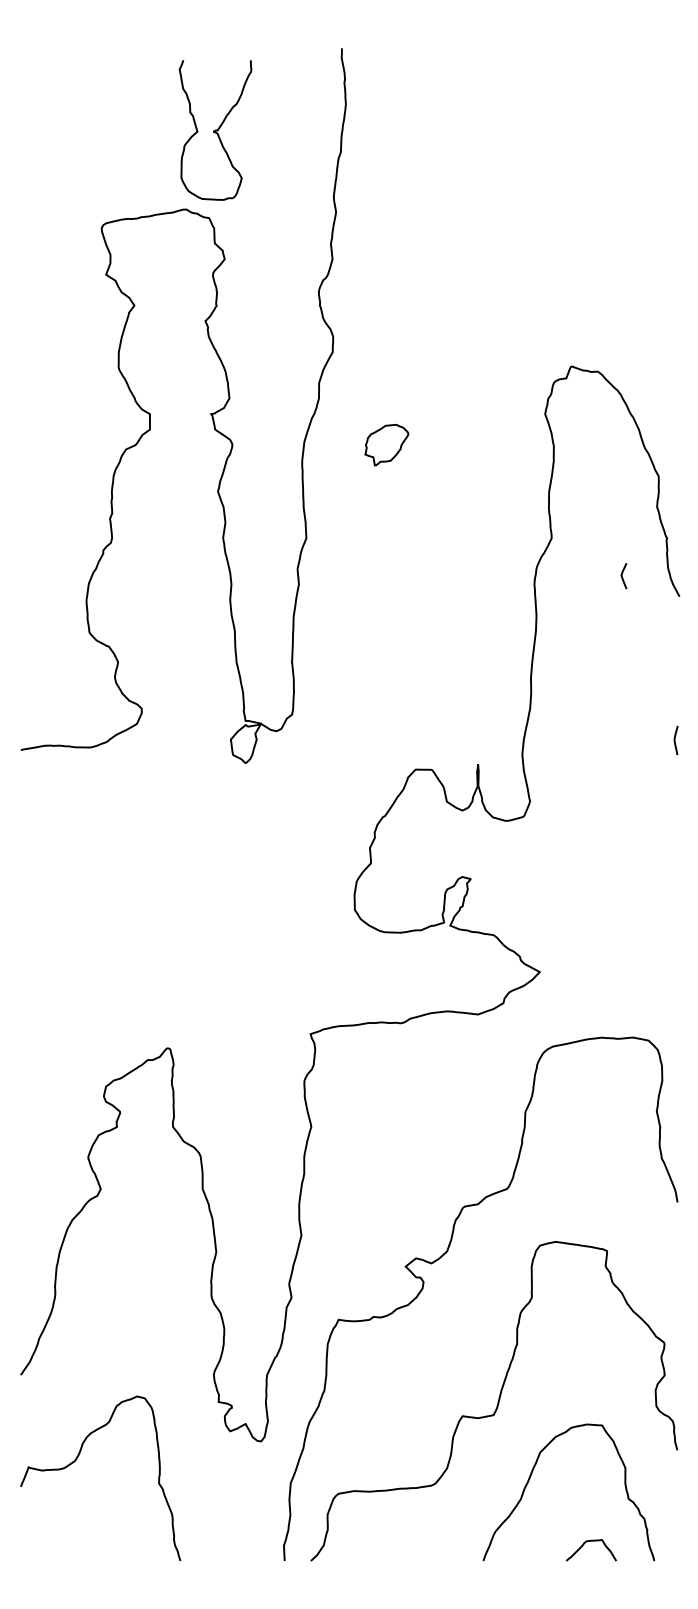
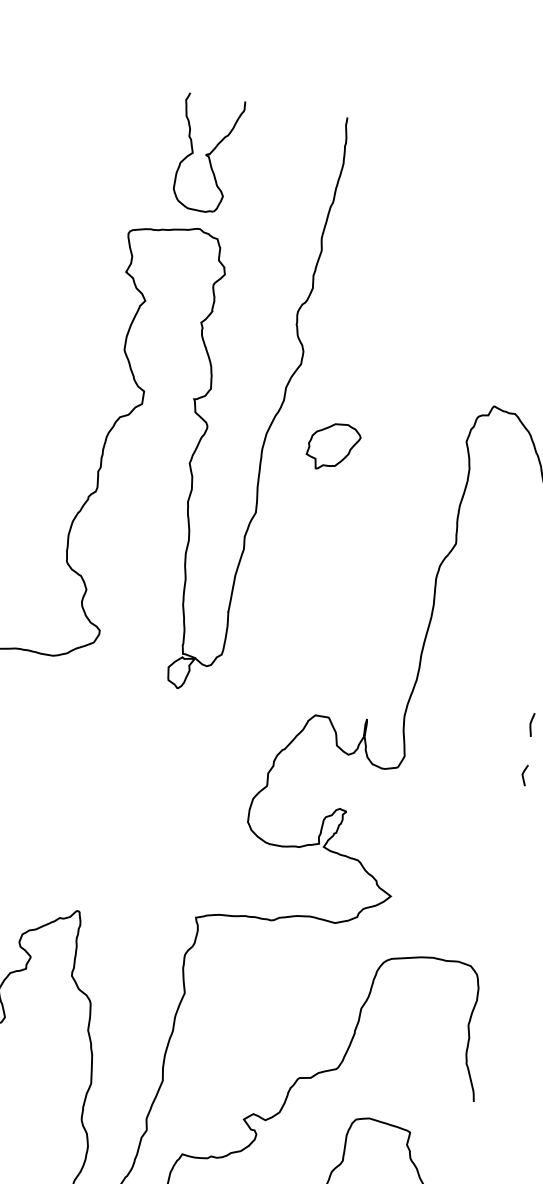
part: (215, 130) -> (207, 154), moved
part: (386, 444) -> (333, 446), size x1.43
line: (622, 576) -> (523, 775), moved

